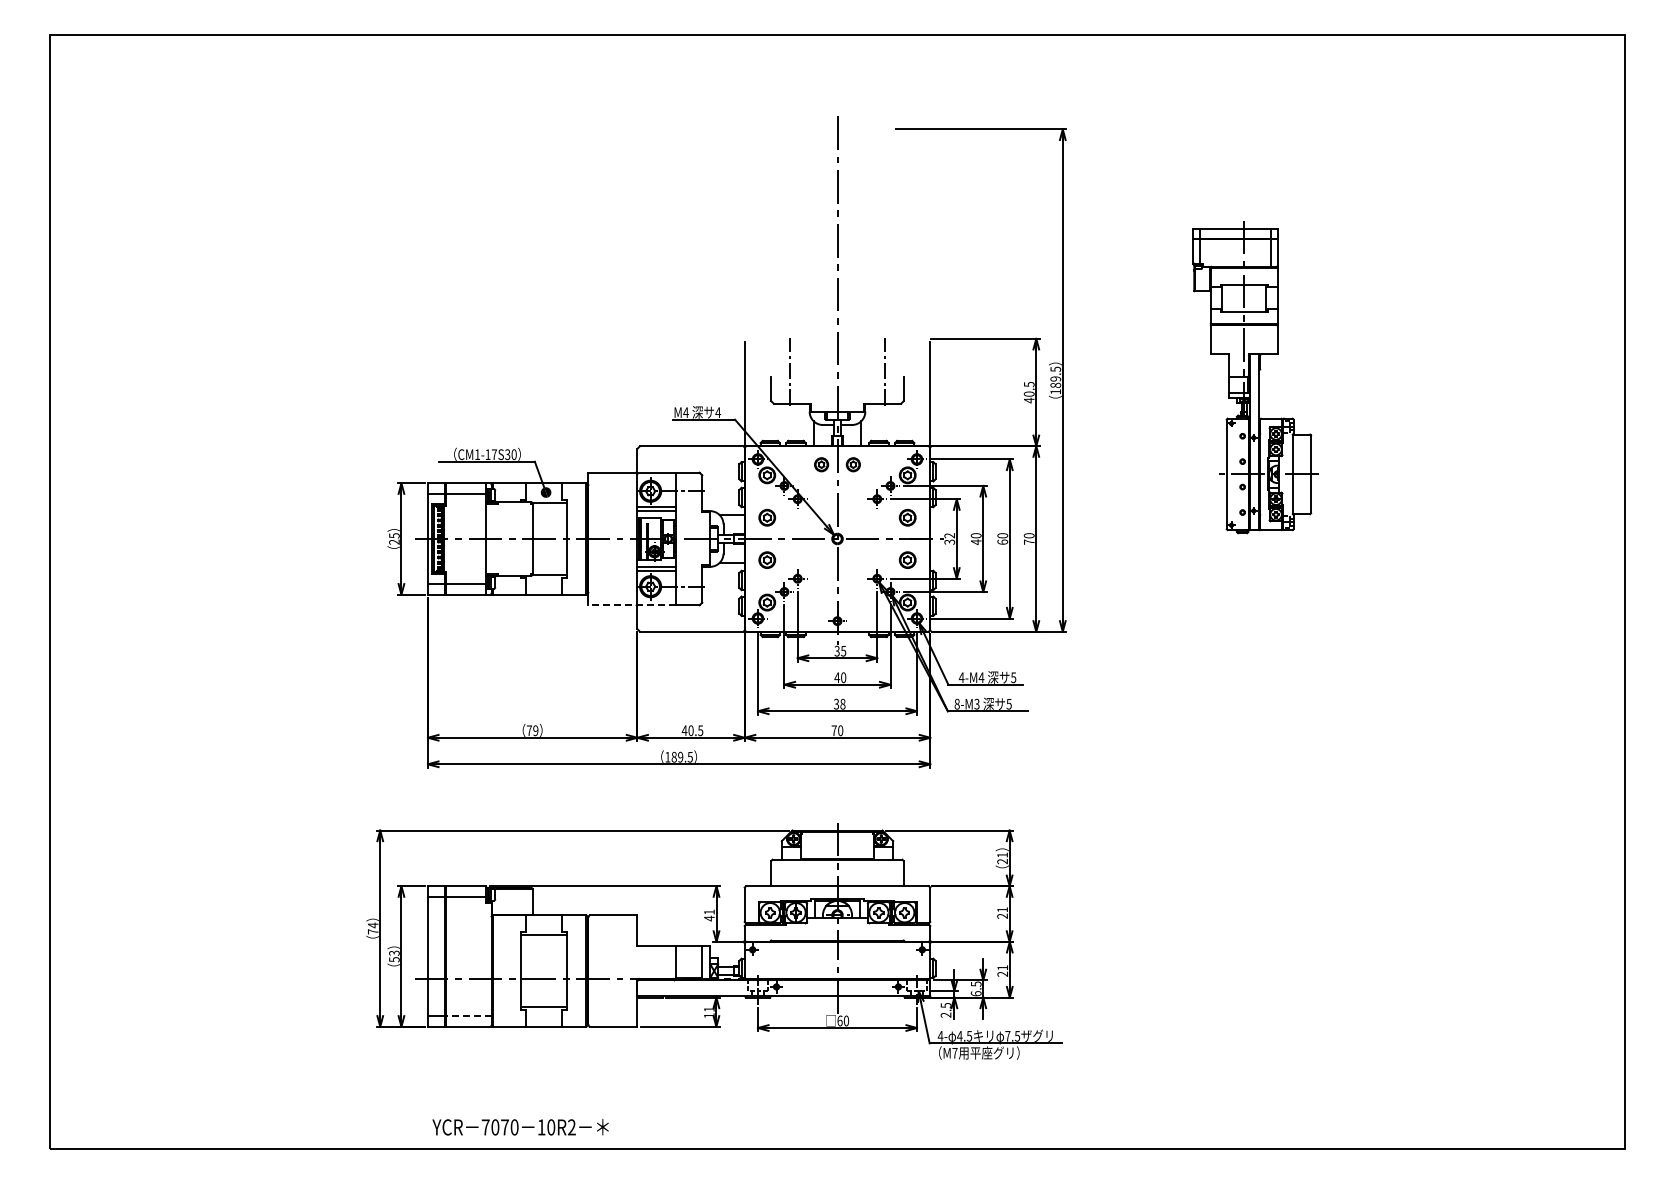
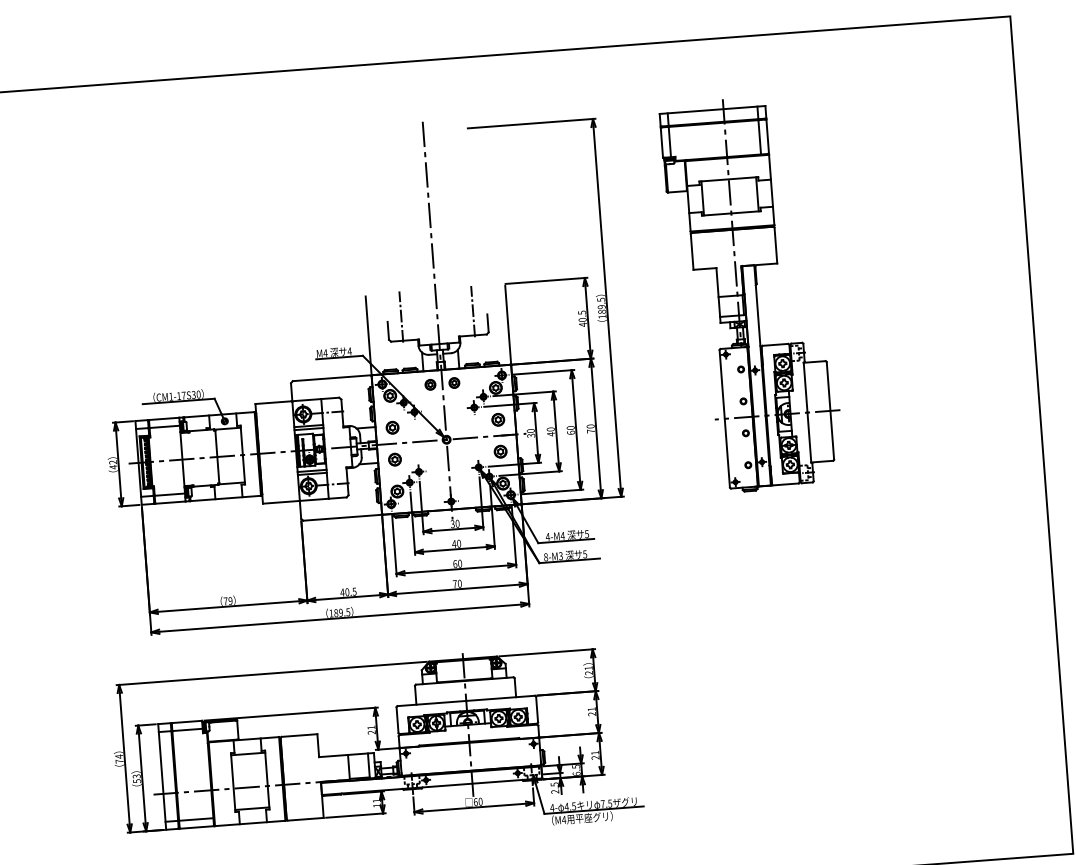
part: (1255, 377) -> (751, 294), size x1.67
text: (949, 535) -> (530, 430), 32 -> 30
text: (394, 539) -> (113, 465), 25 -> 42
line: (632, 605) -> (296, 501), dashed -> solid
text: (843, 650) -> (457, 523), 35 -> 30
text: (839, 703) -> (457, 563), 38 -> 60
text: (709, 918) -> (371, 732), 41 -> 21
line: (468, 1016) -> (196, 819), dashed -> solid
text: (954, 1053) -> (563, 820), M7 -> M4

